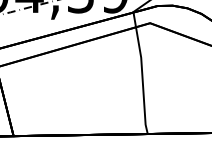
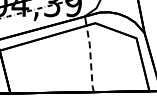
line: (142, 79) -> (90, 58), solid -> dashed

